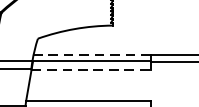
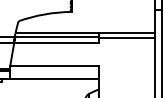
line: (92, 54) -> (57, 32), dashed -> solid
line: (92, 69) -> (57, 43), dashed -> solid

